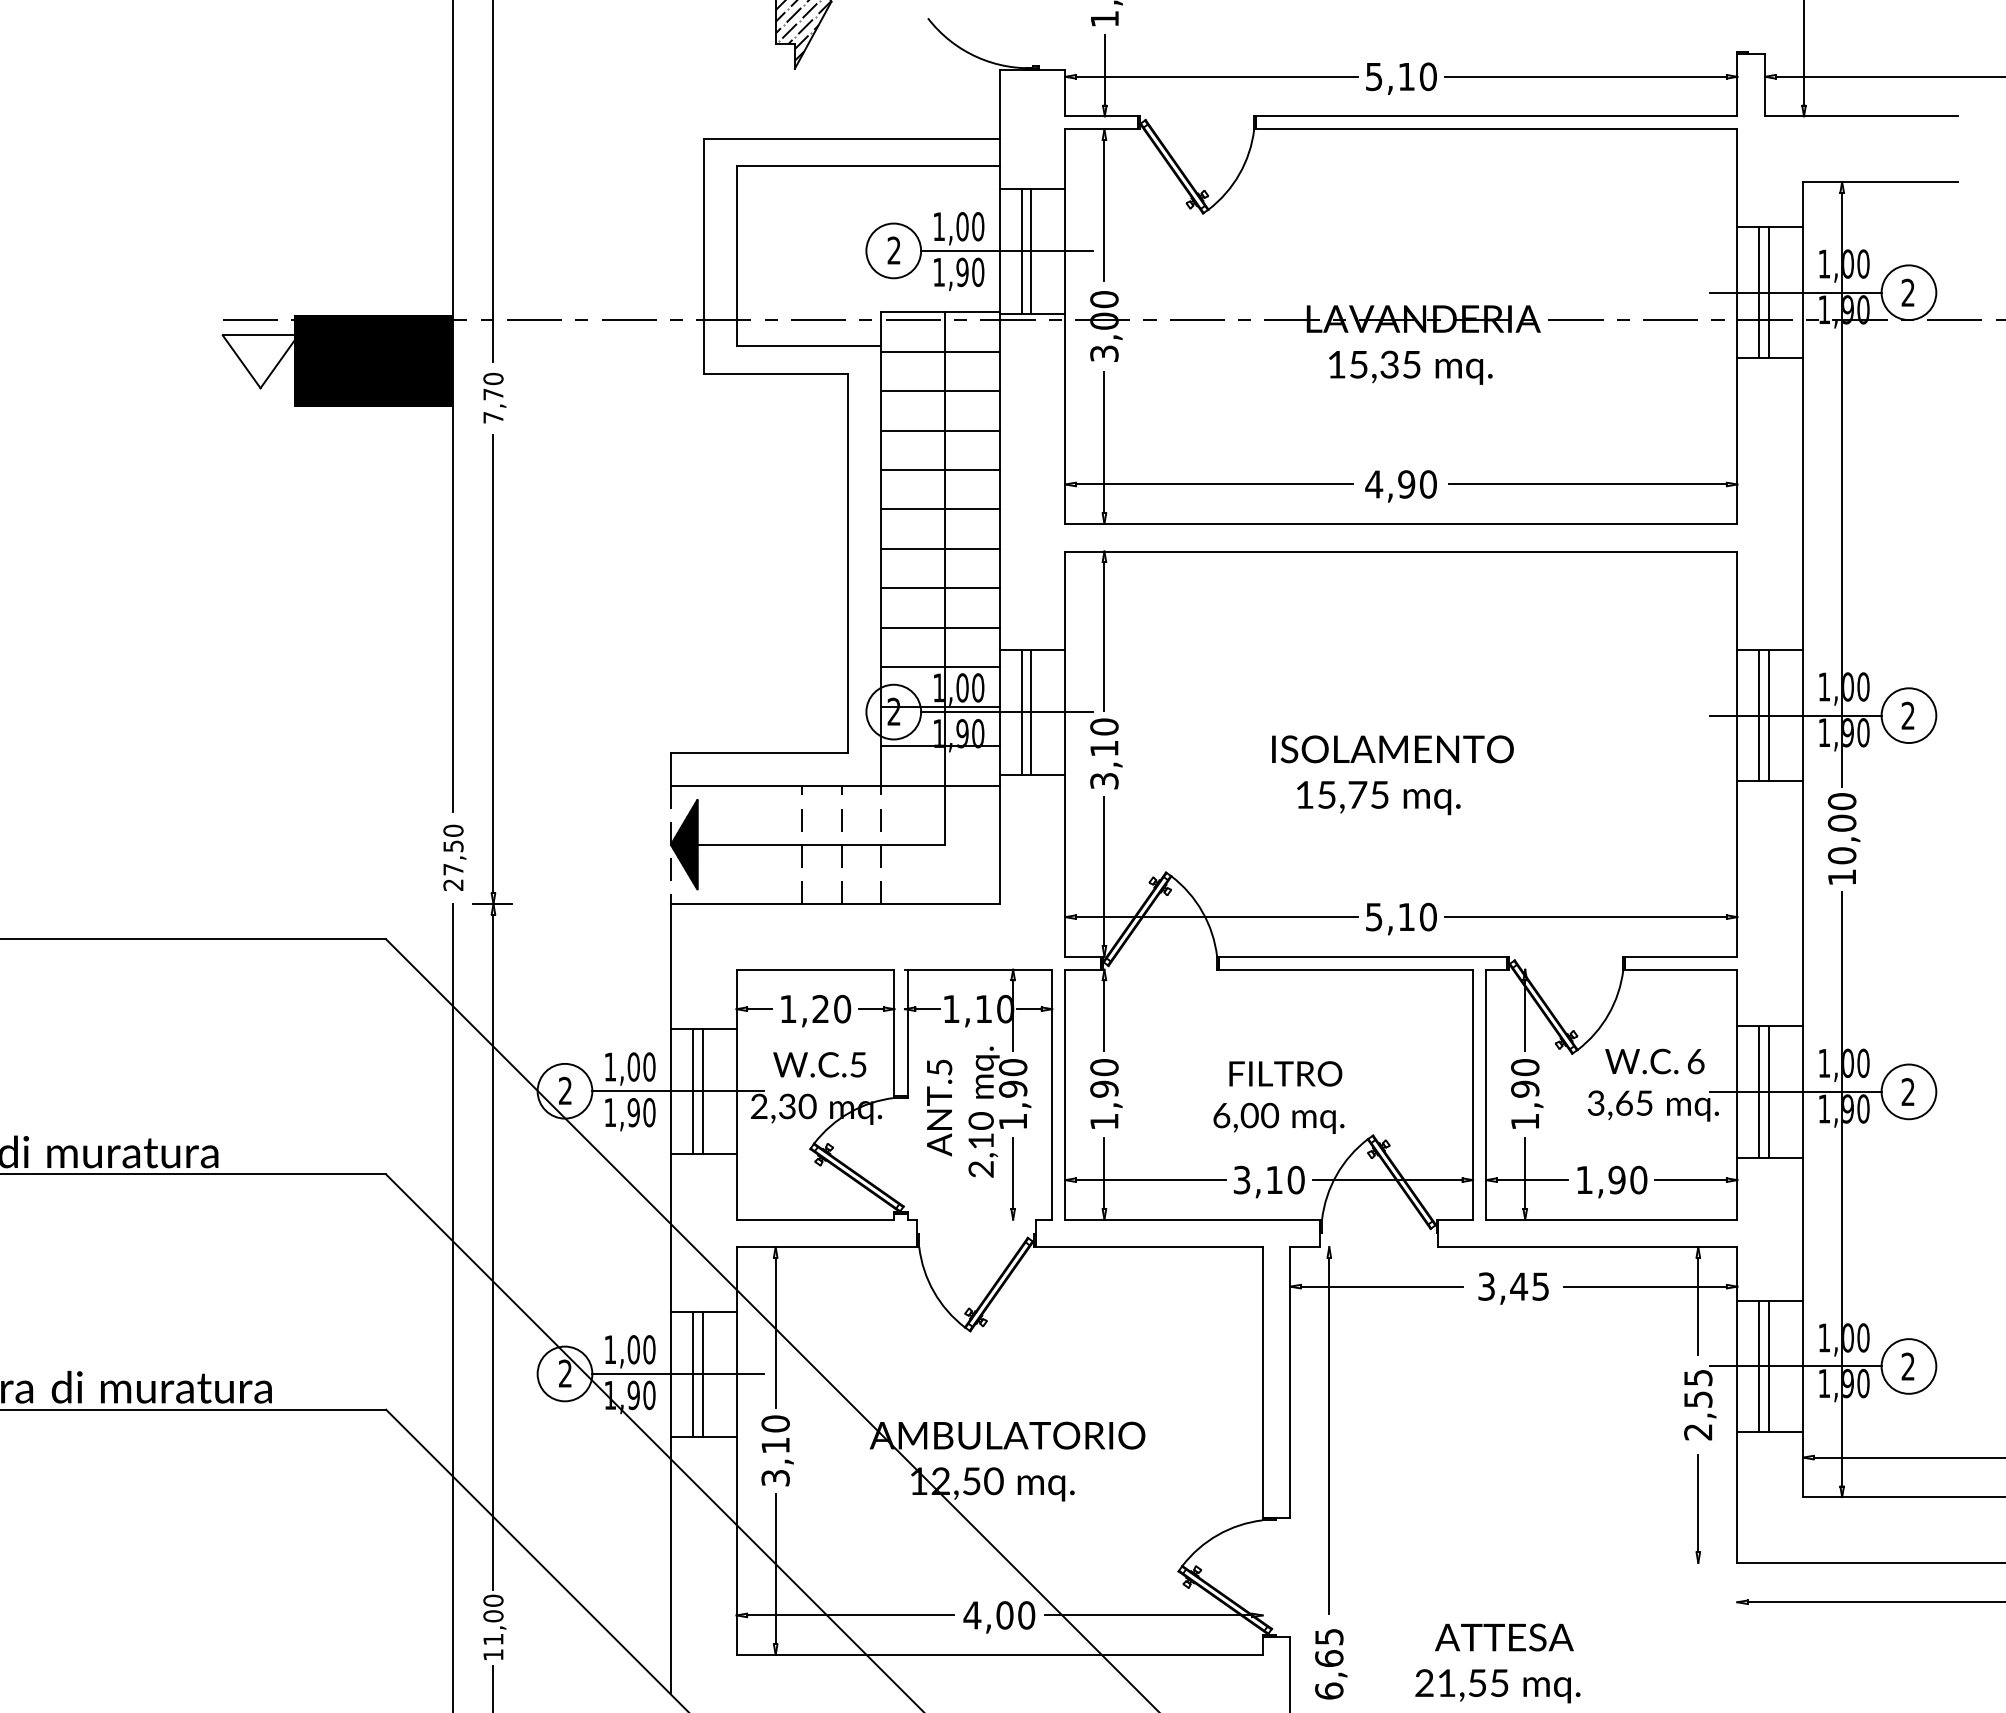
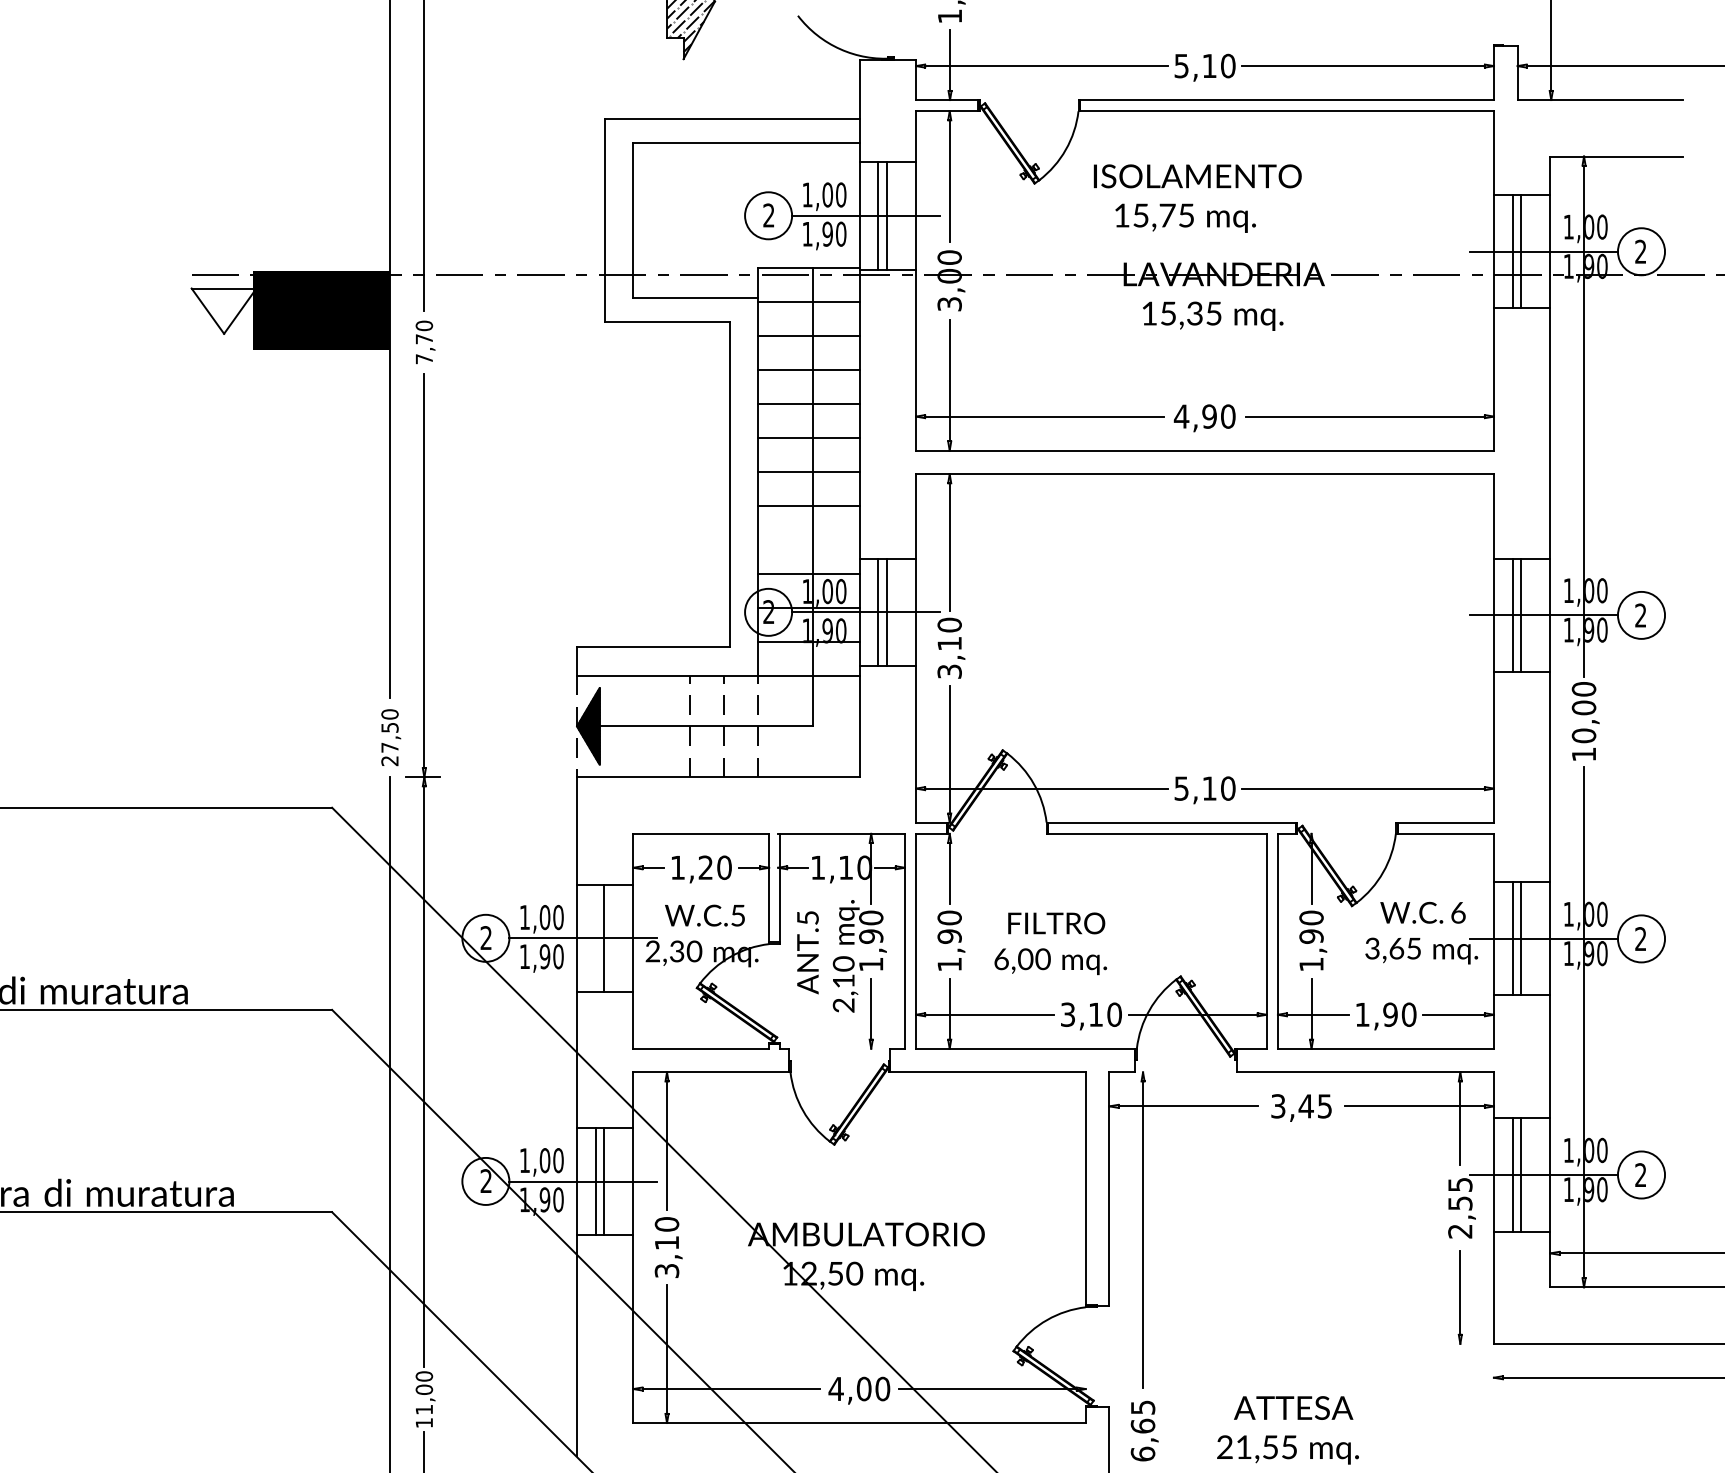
line: (940, 627) -> (808, 539), removed
text: (1392, 775) -> (1197, 198), moved
line: (692, 1091) -> (595, 938), removed
text: (1278, 1097) -> (1050, 943), moved

